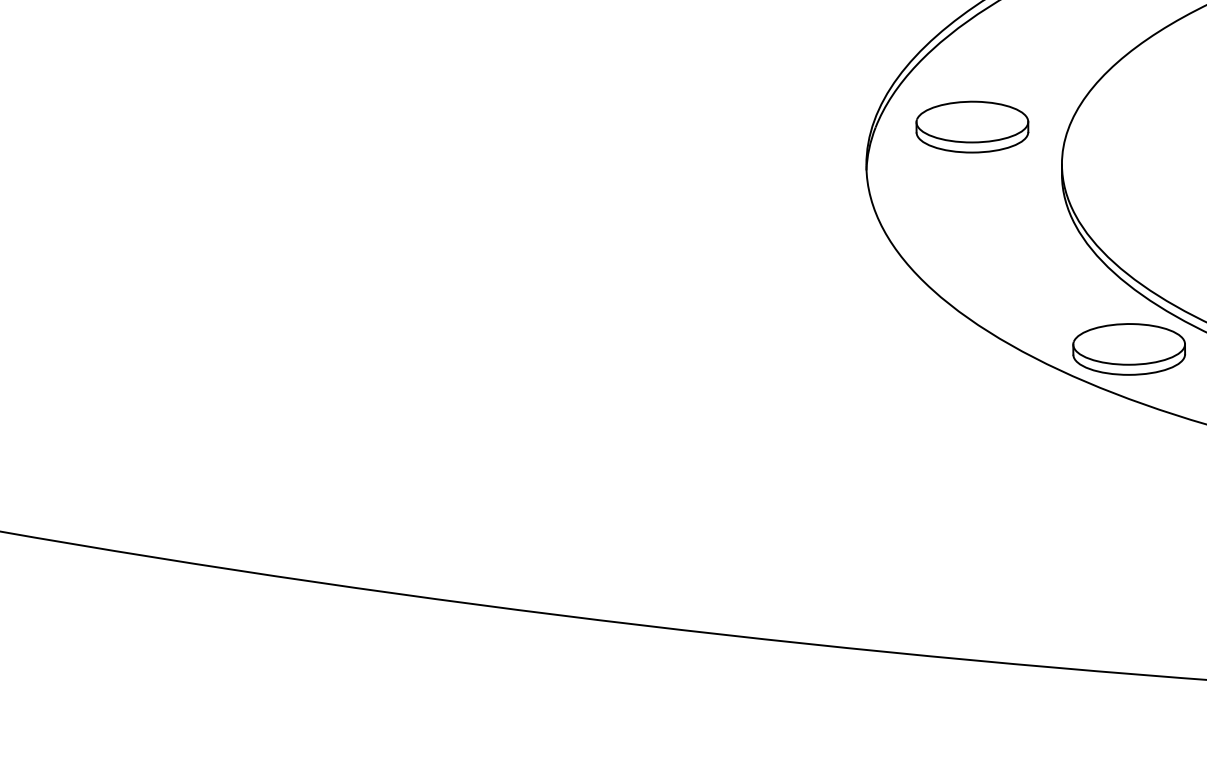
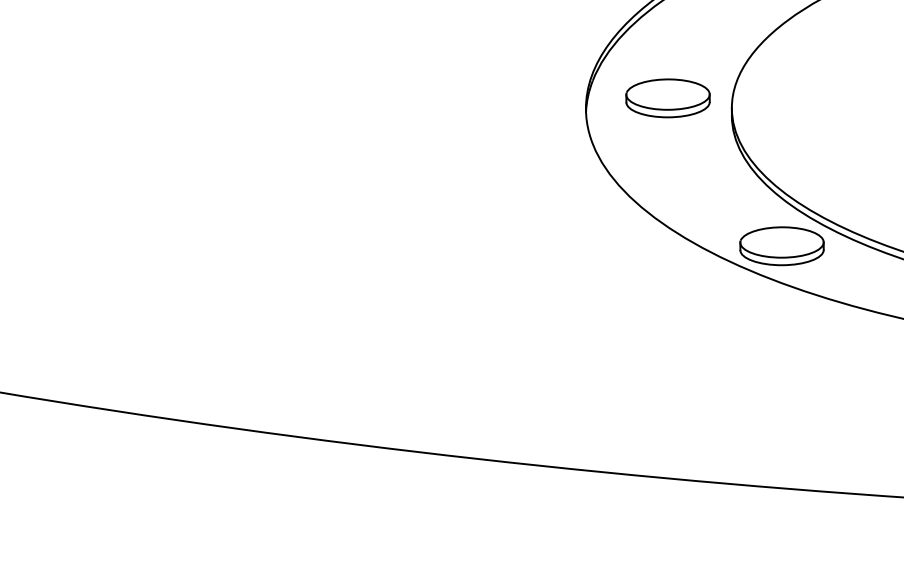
part: (971, 127) -> (667, 98), moved

